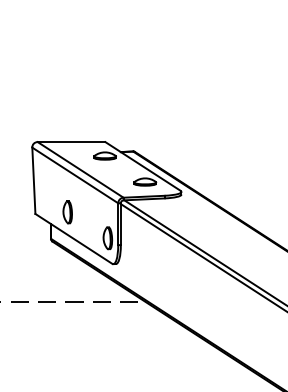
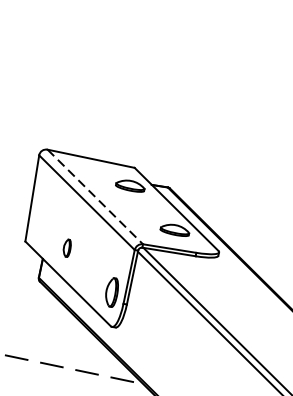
line: (81, 170) -> (96, 197), solid -> dashed
part: (67, 212) -> (67, 248), size x0.6

